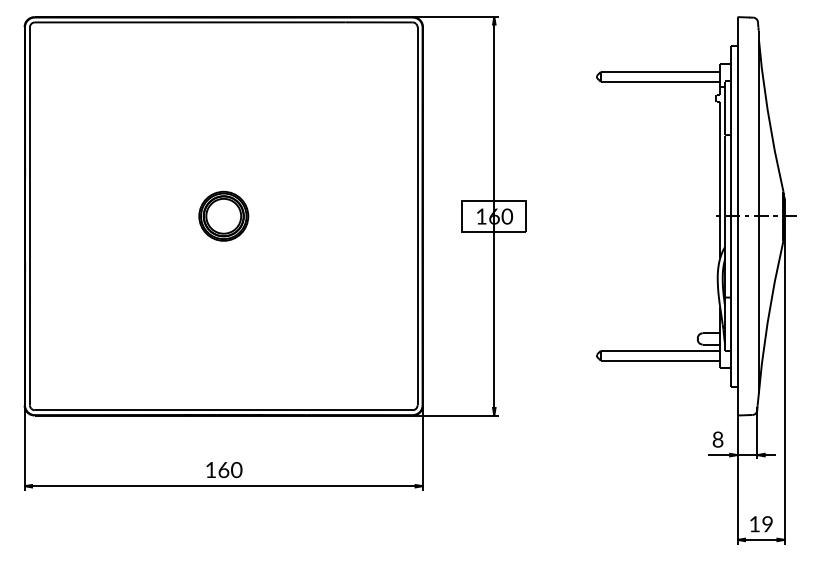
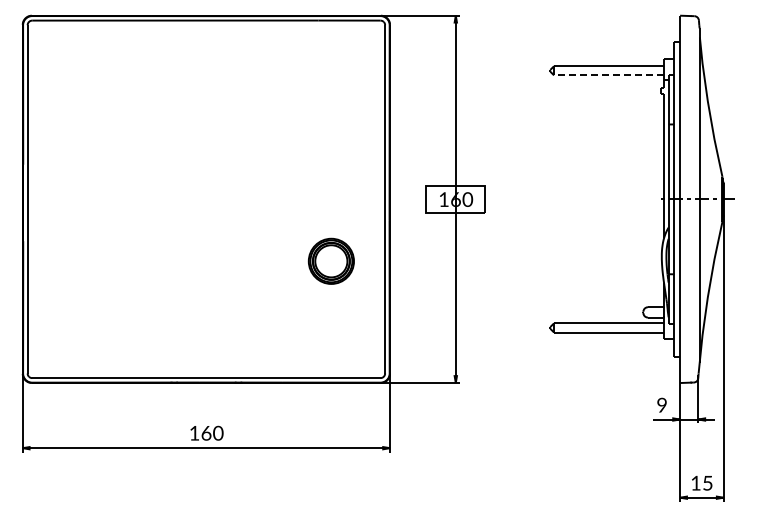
line: (661, 81) -> (609, 75), solid -> dashed
part: (222, 215) -> (330, 260), moved
text: (717, 439) -> (661, 405), 8 -> 9
text: (767, 523) -> (707, 482), 19 -> 15

